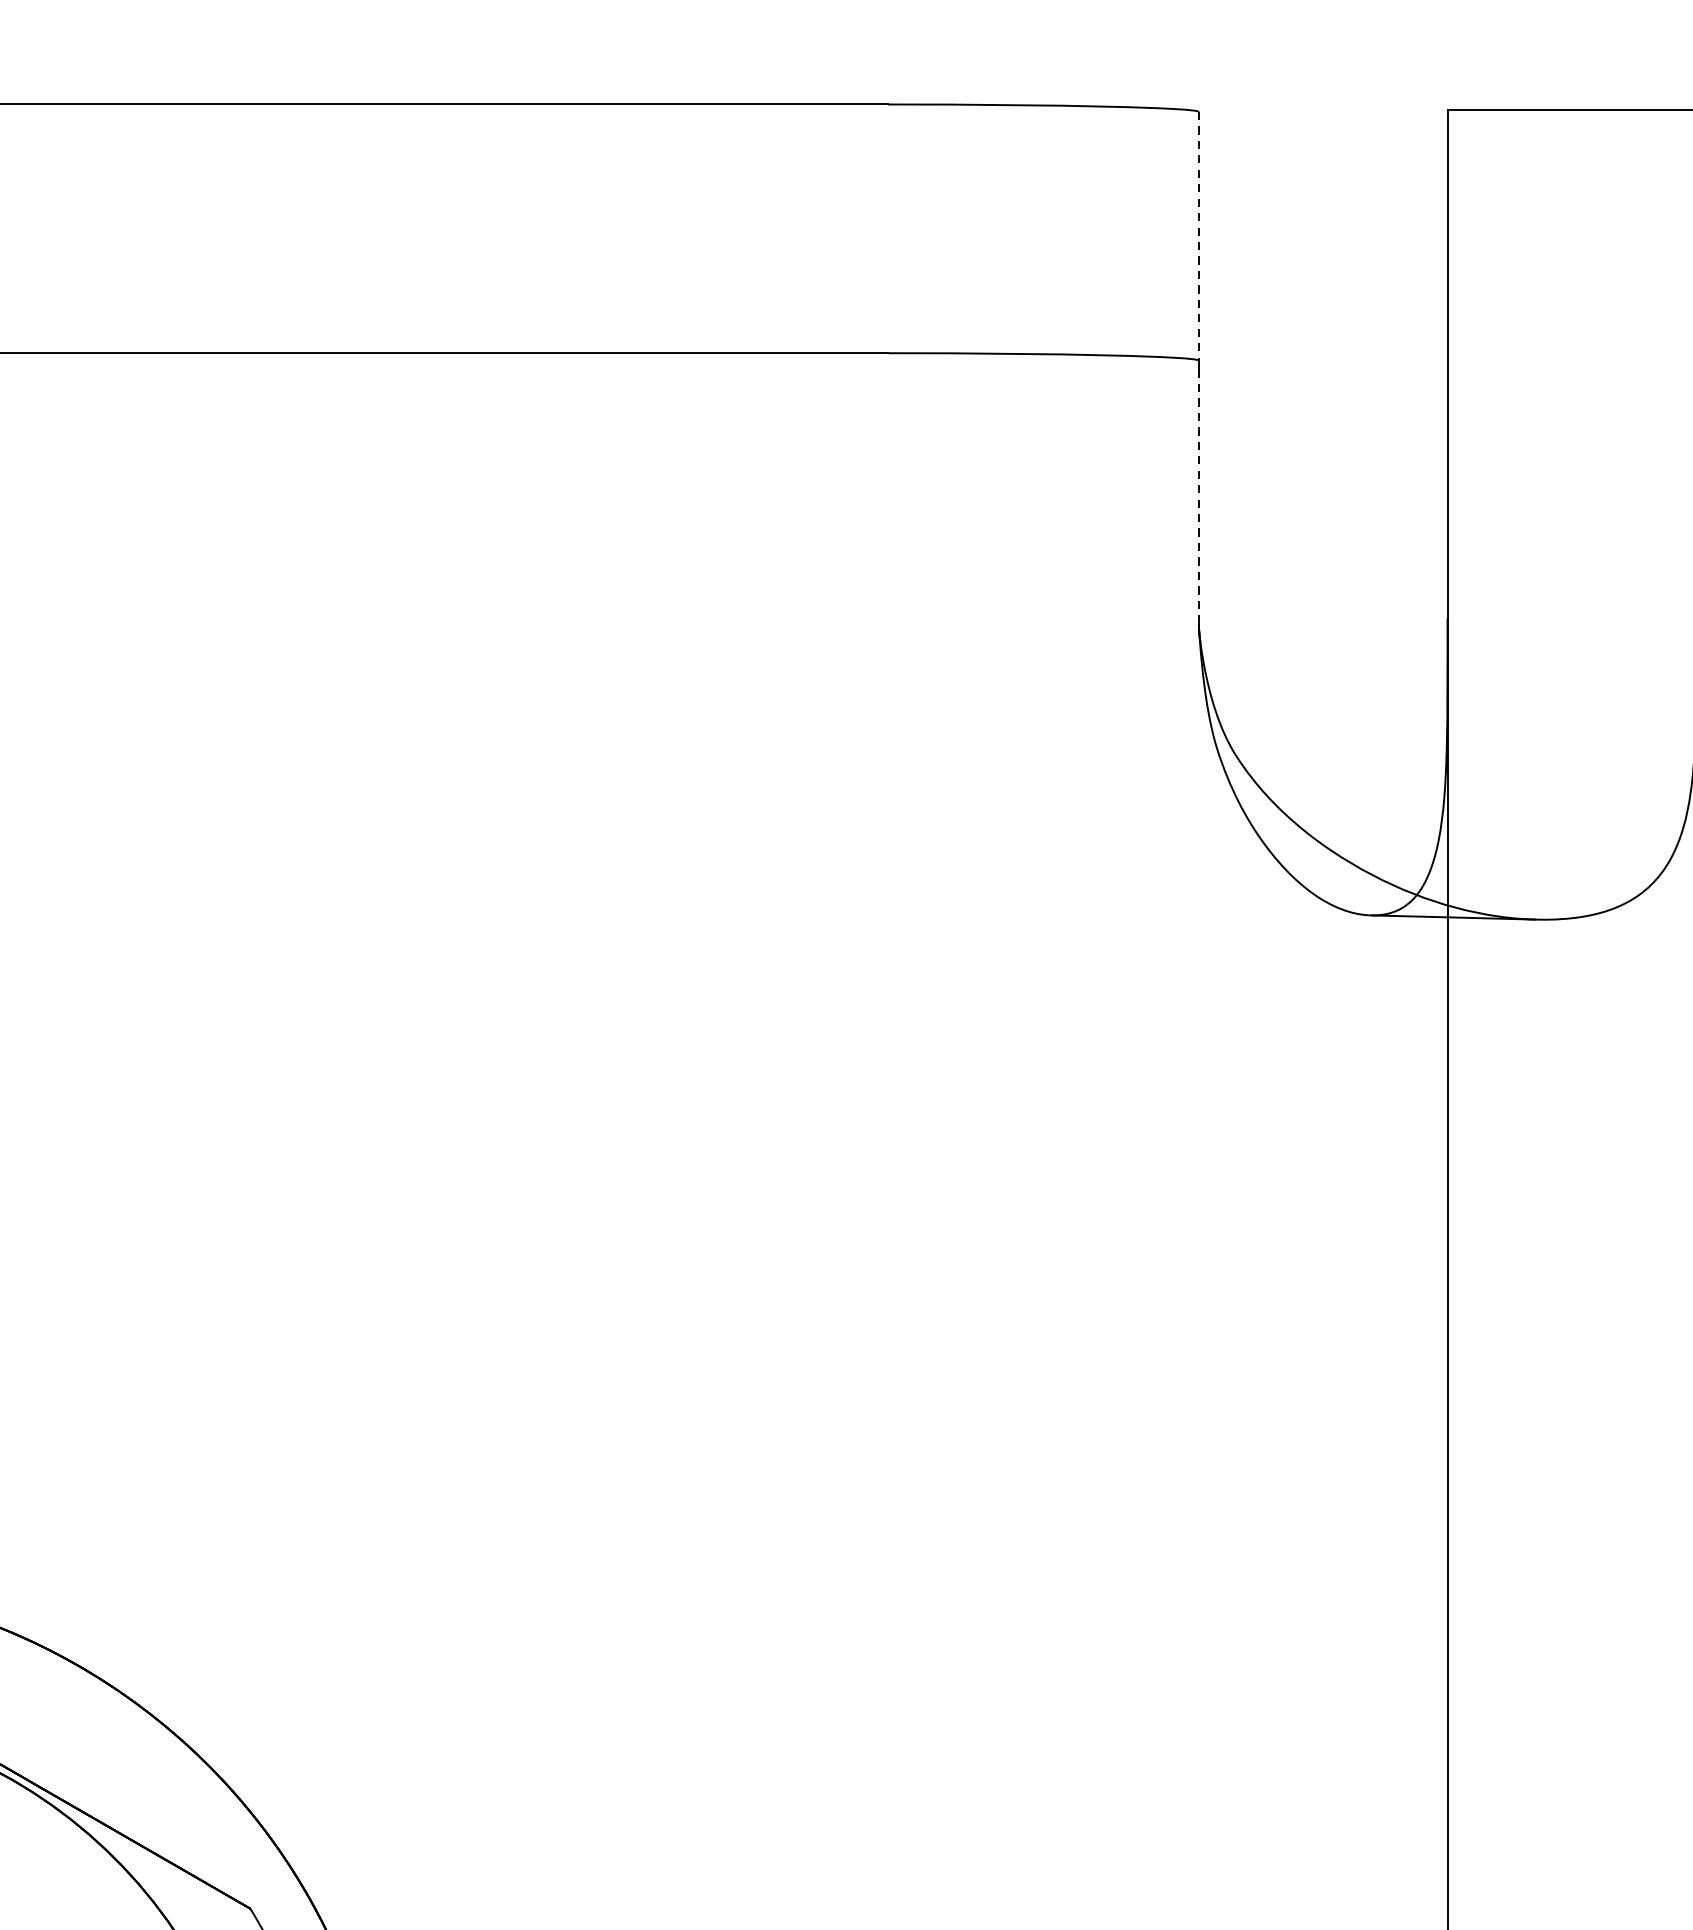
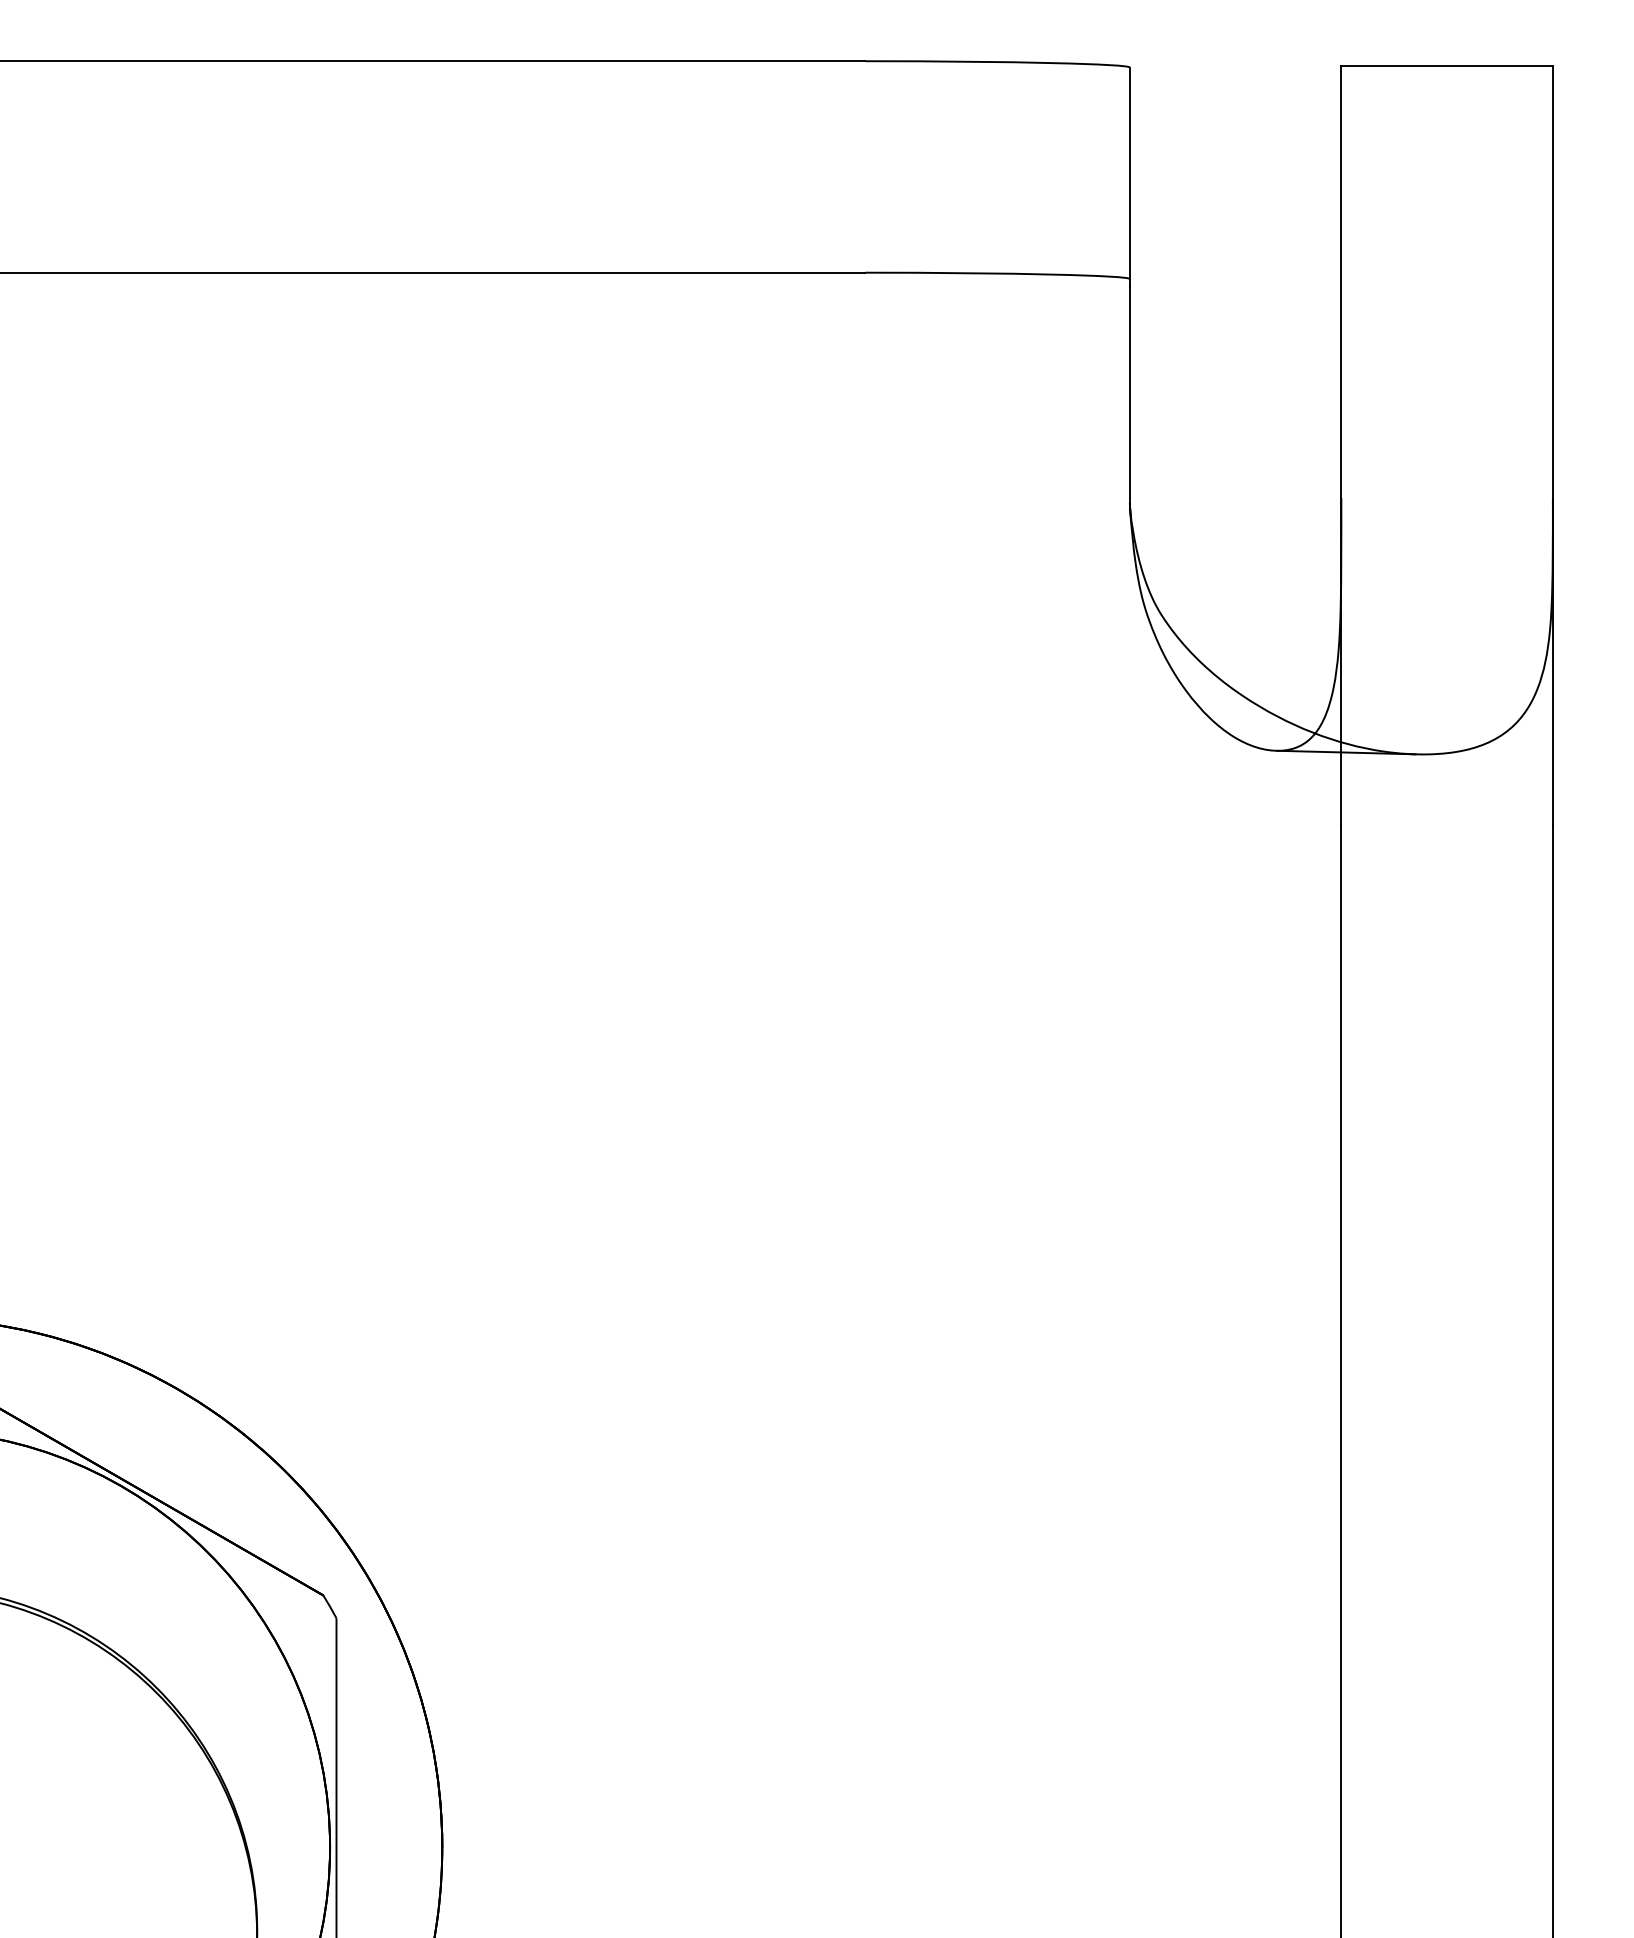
line: (1198, 236) -> (1129, 173), dashed -> solid
line: (1198, 497) -> (1129, 395), dashed -> solid

